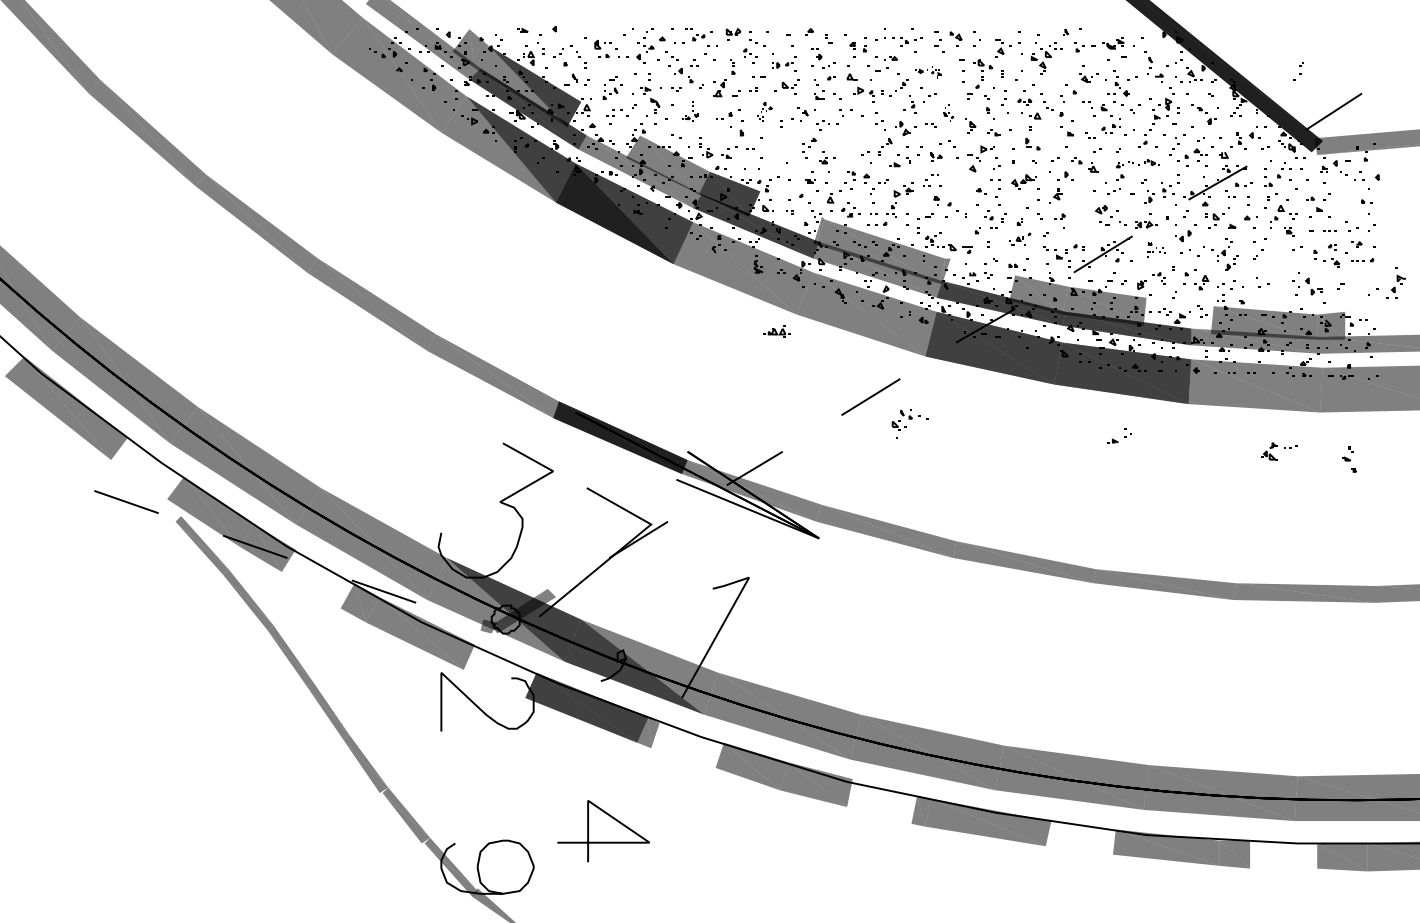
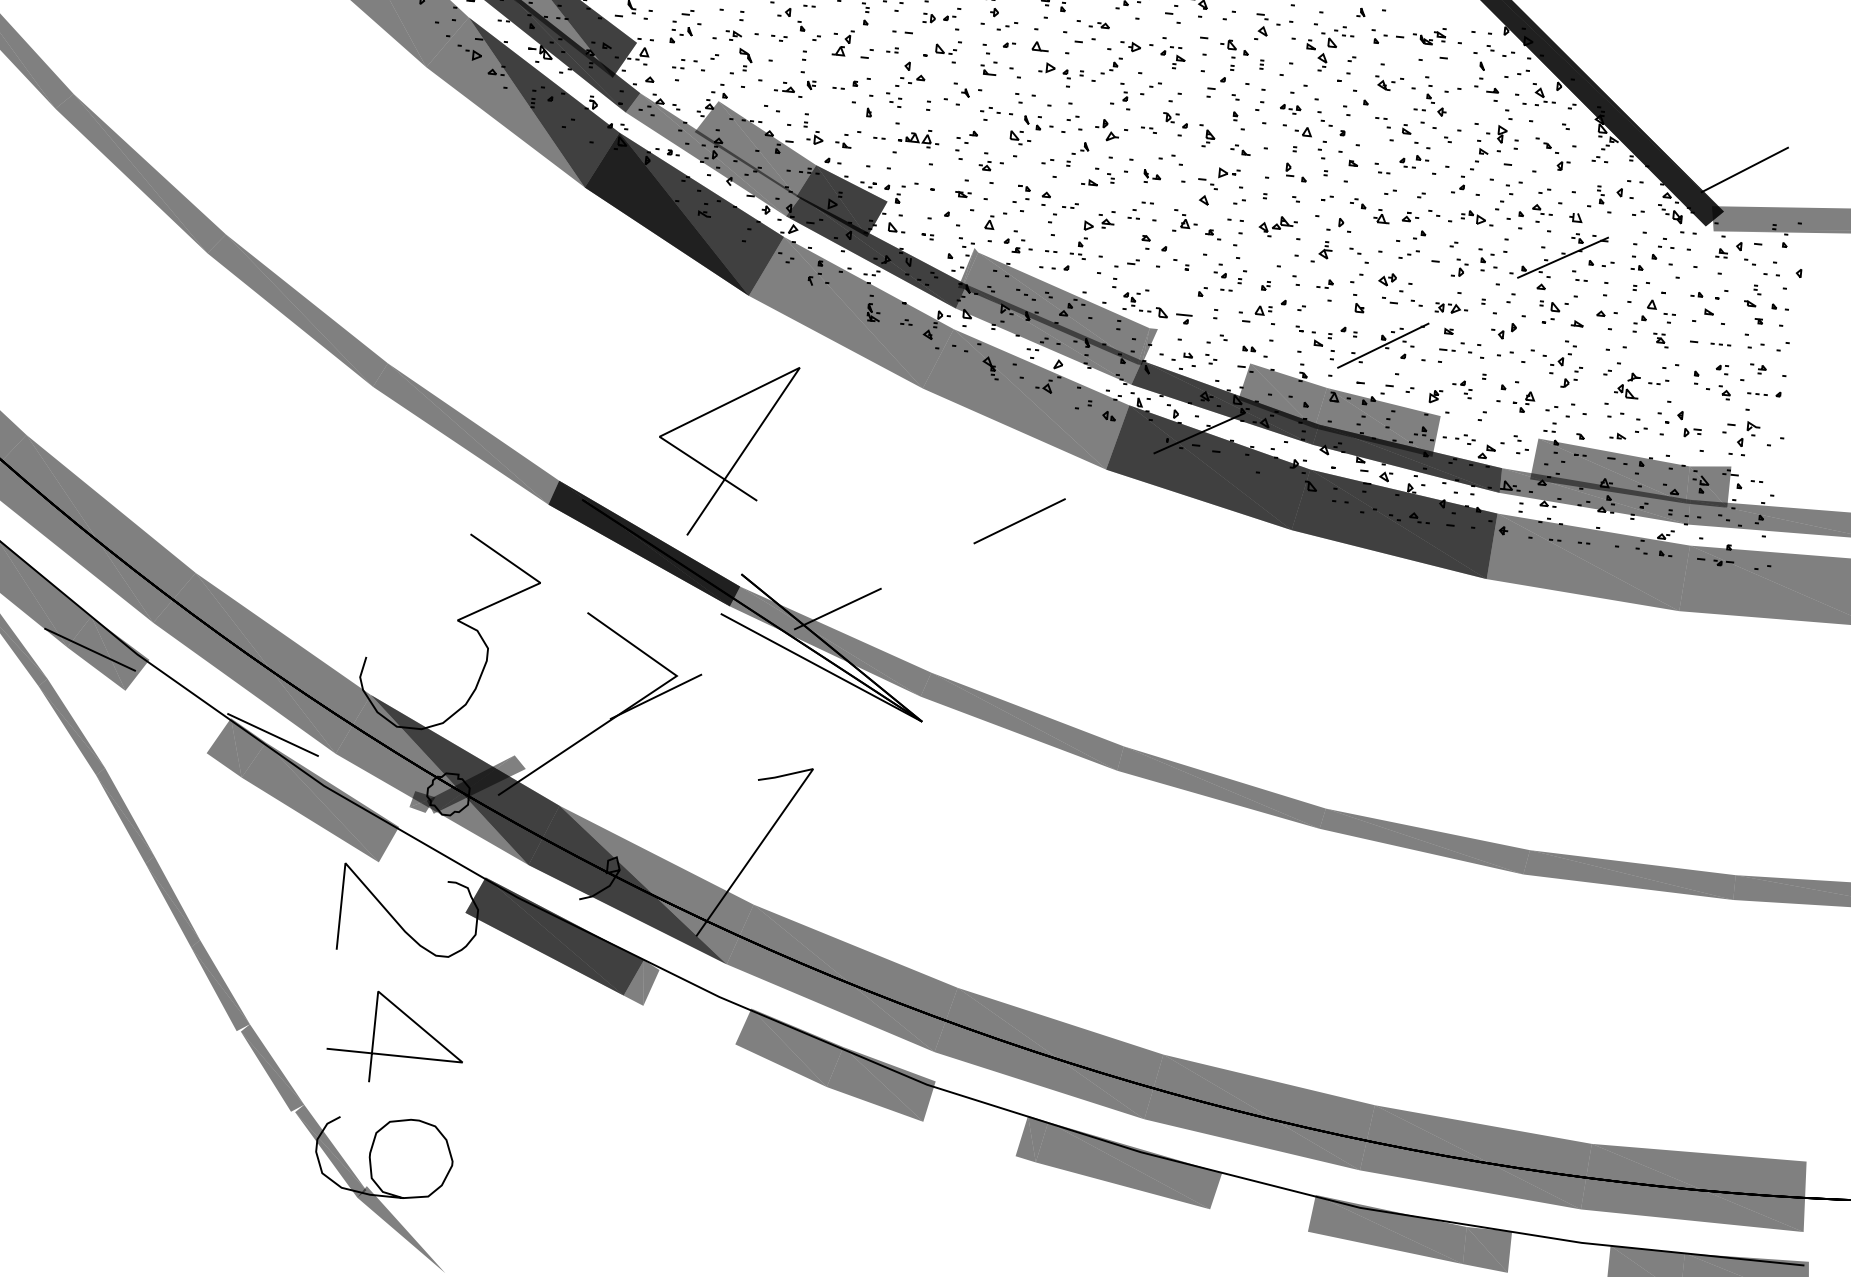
part: (1161, 44) -> (1500, 45), added
part: (1298, 71) -> (1346, 69), moved
part: (928, 72) -> (1153, 51), size x1.67
part: (689, 111) -> (795, 73), size x1.67
part: (764, 111) -> (905, 84), size x1.67
part: (948, 112) -> (1176, 113), size x1.67
part: (1049, 132) -> (1322, 158), added
part: (1137, 163) -> (1447, 216), size x1.43
part: (961, 183) -> (1185, 220), added
part: (1081, 212) -> (1357, 280), added
part: (1019, 238) -> (1262, 309), size x1.43
part: (1156, 249) -> (1462, 346), size x1.67
part: (1395, 282) -> (1744, 431), moved
part: (776, 331) -> (918, 137), moved
line: (677, 372) -> (738, 456), added
part: (909, 423) -> (1035, 136), moved
part: (1119, 435) -> (1628, 428), moved
part: (1279, 451) -> (1641, 386), moved
part: (1349, 459) -> (1754, 304), moved
line: (603, 841) -> (394, 1053), moved

